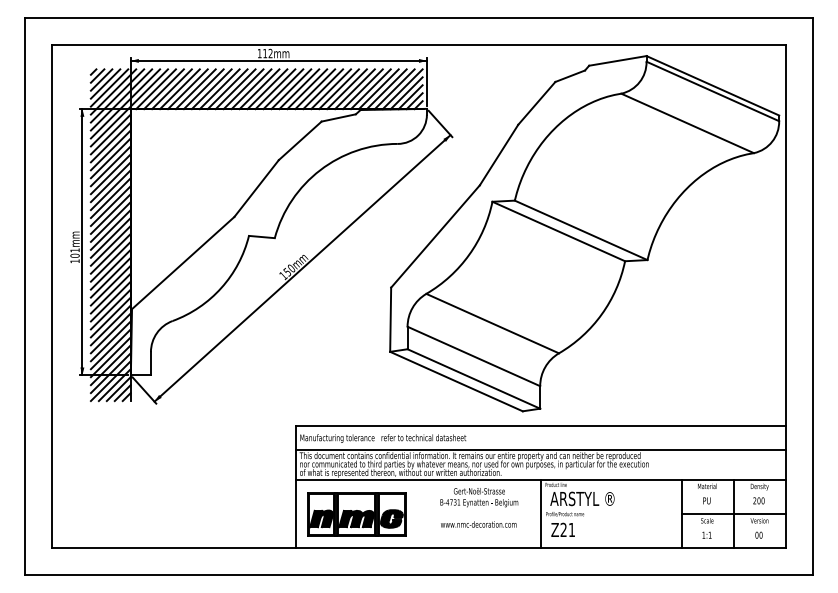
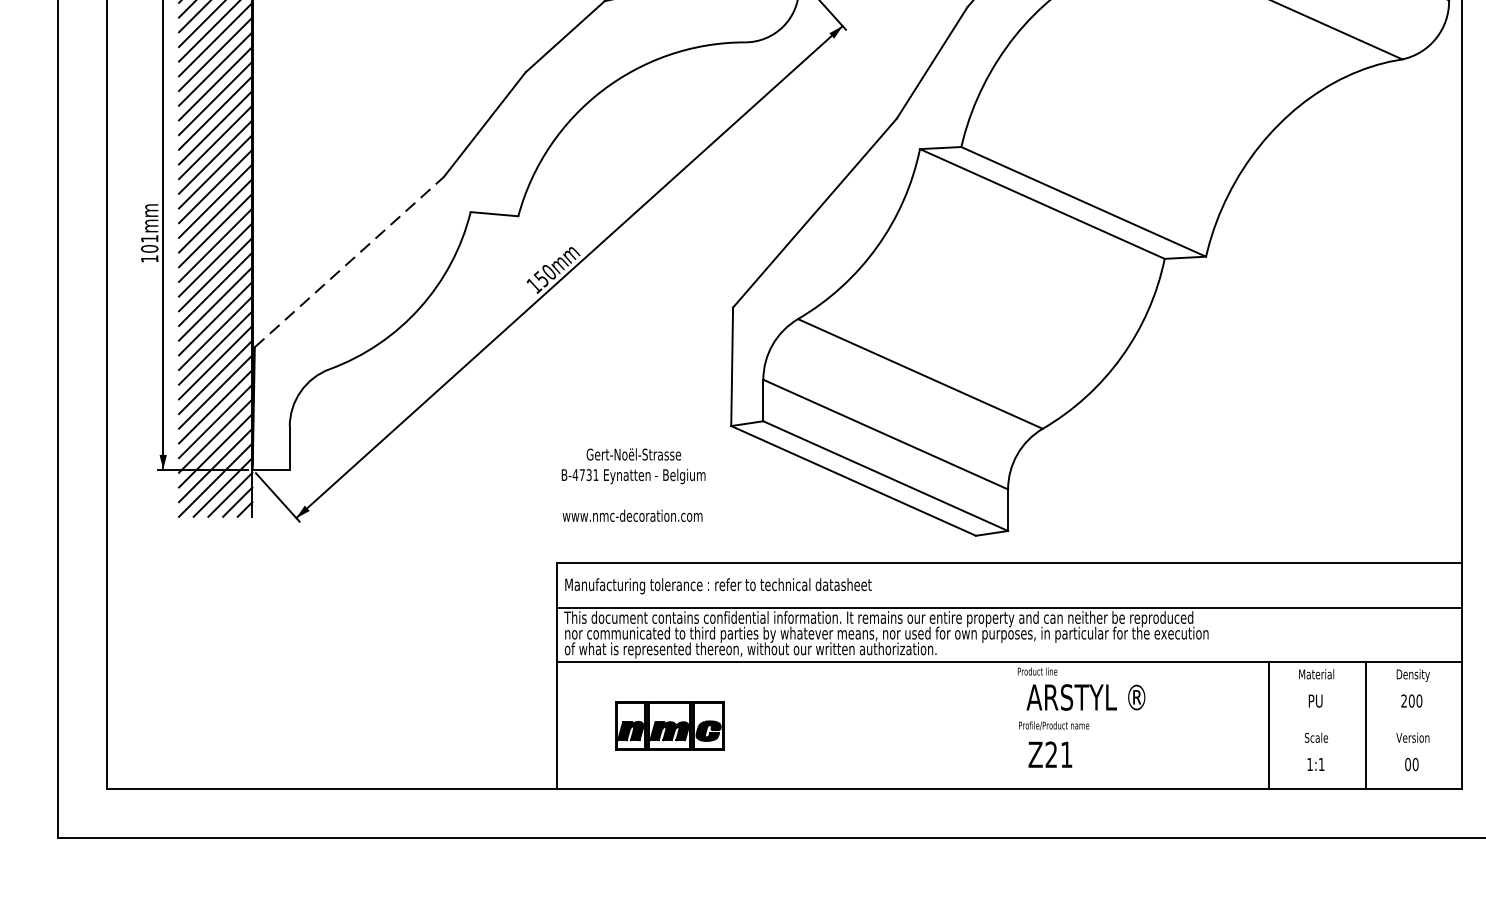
line: (183, 263) -> (349, 263), solid -> dashed
text: (479, 507) -> (634, 484), moved
line: (541, 513) -> (1010, 724), removed
part: (356, 514) -> (669, 726), size x0.6
line: (733, 514) -> (1364, 726), removed

